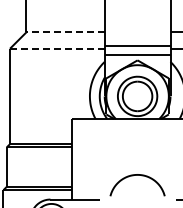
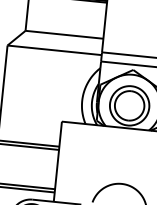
line: (65, 32) -> (64, 34), dashed -> solid
line: (57, 48) -> (54, 50), dashed -> solid

